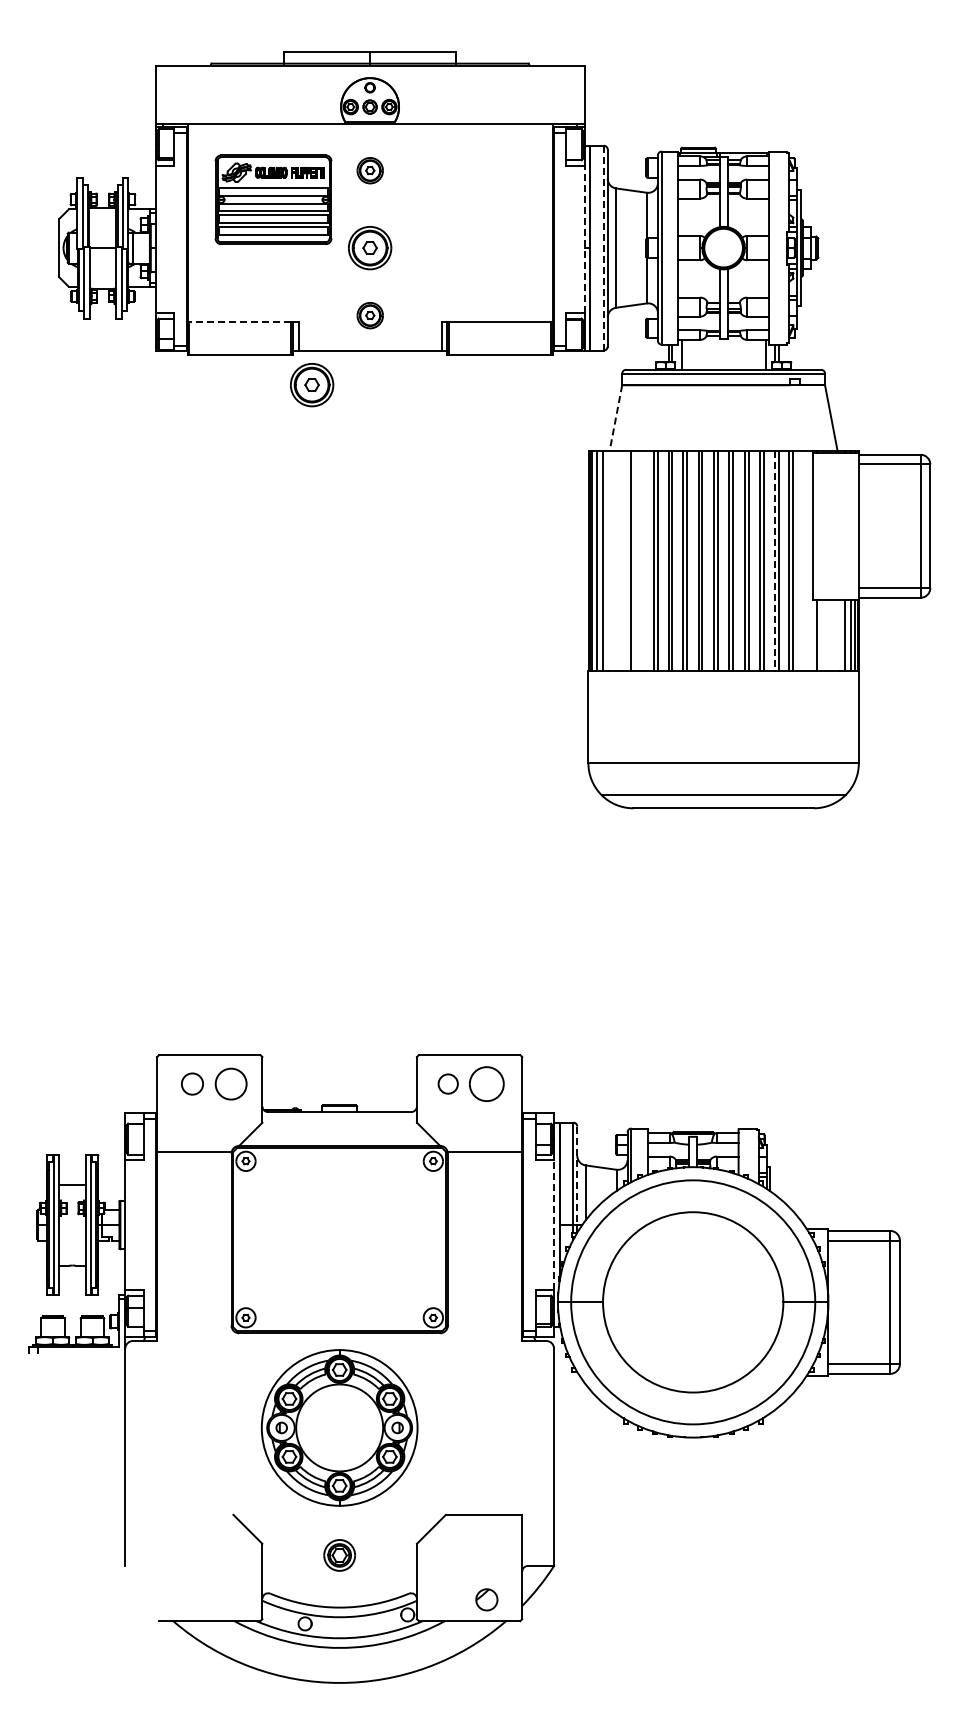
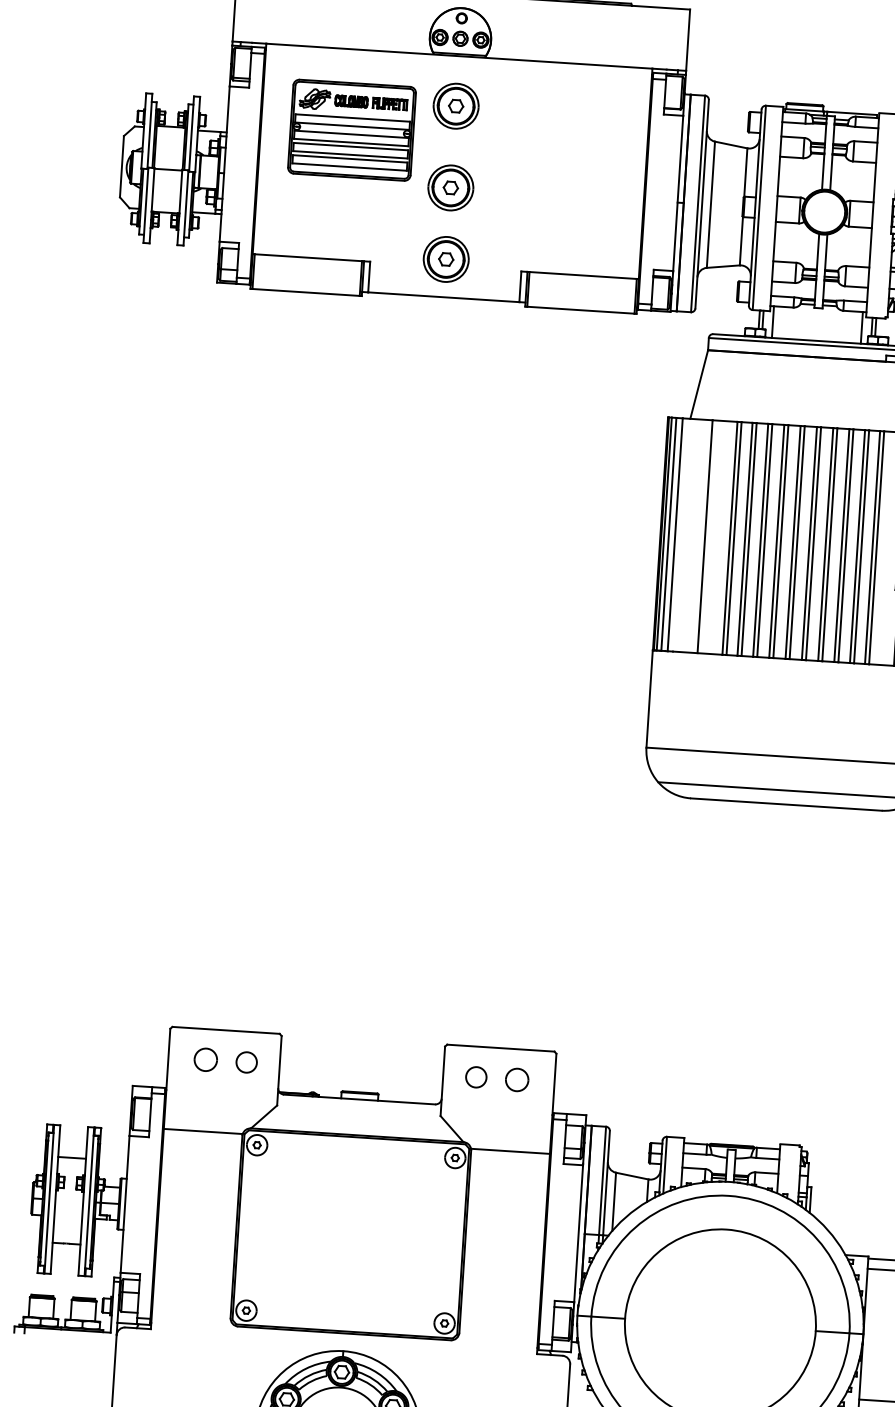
part: (370, 170) -> (456, 105), size x1.67
line: (584, 238) -> (678, 192), dashed -> solid
line: (603, 248) -> (697, 204), dashed -> solid
part: (370, 315) -> (446, 259), size x1.67
line: (240, 322) -> (308, 257), dashed -> solid
part: (312, 385) -> (380, 329), removed
line: (615, 418) -> (698, 384), dashed -> solid
line: (774, 561) -> (857, 547), dashed -> solid
circle: (230, 1083) -> (246, 1061), size x0.62
part: (486, 1083) -> (516, 1079), size x0.62
line: (577, 1176) -> (606, 1183), dashed -> solid
line: (554, 1225) -> (579, 1234), dashed -> solid

